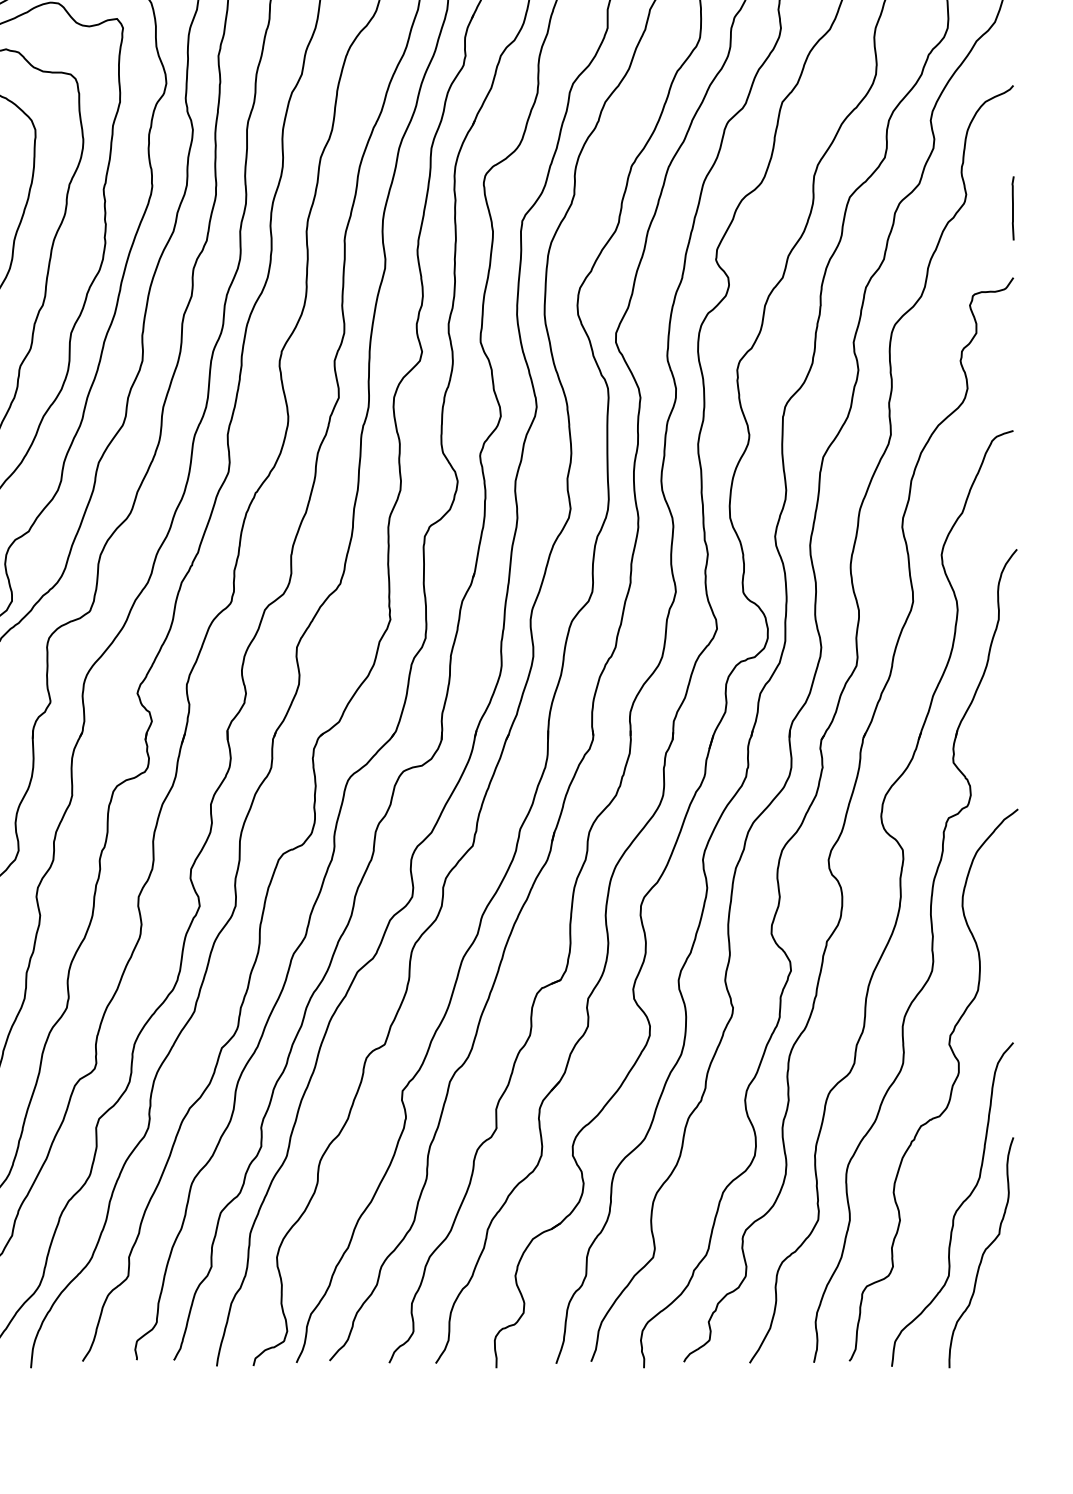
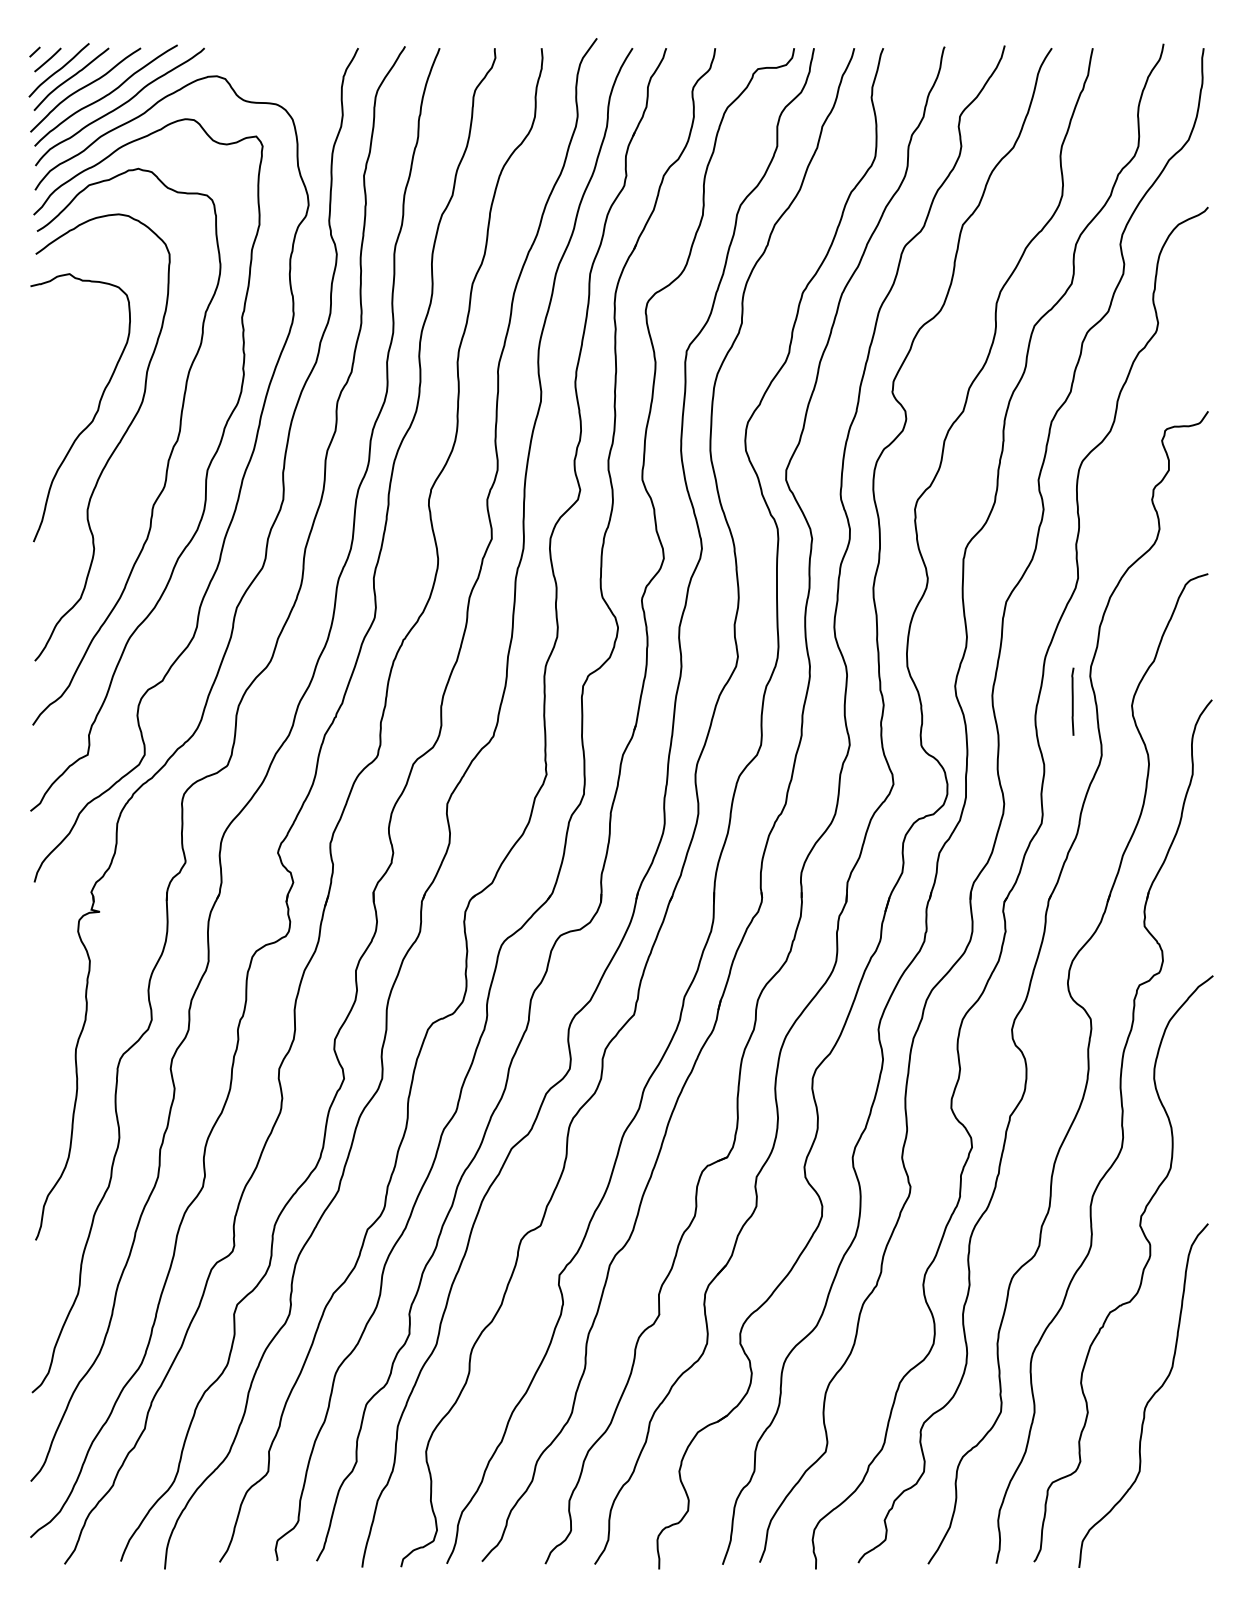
line: (1012, 208) -> (1072, 701), moved
curve: (982, 1253) -> (1175, 1447), removed

